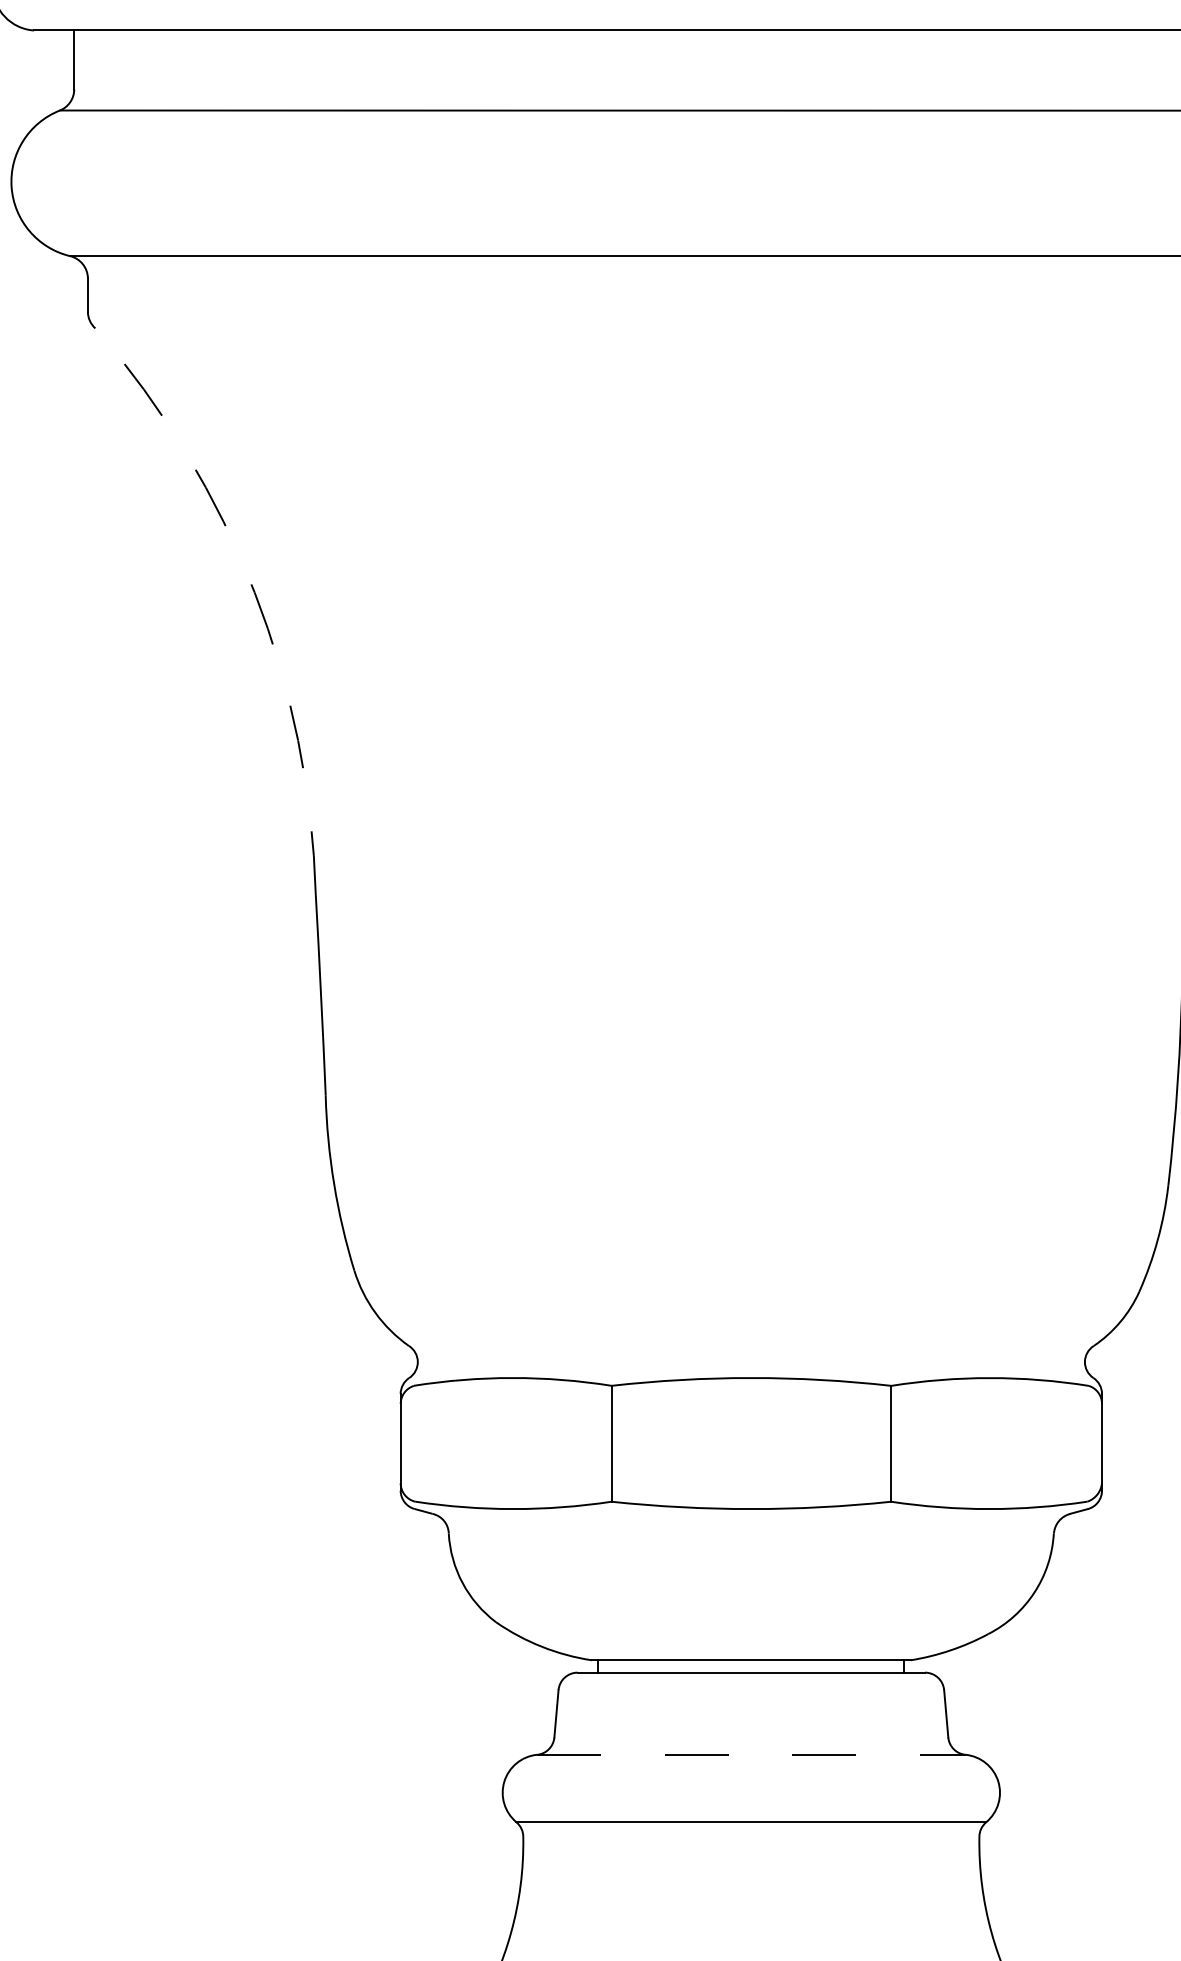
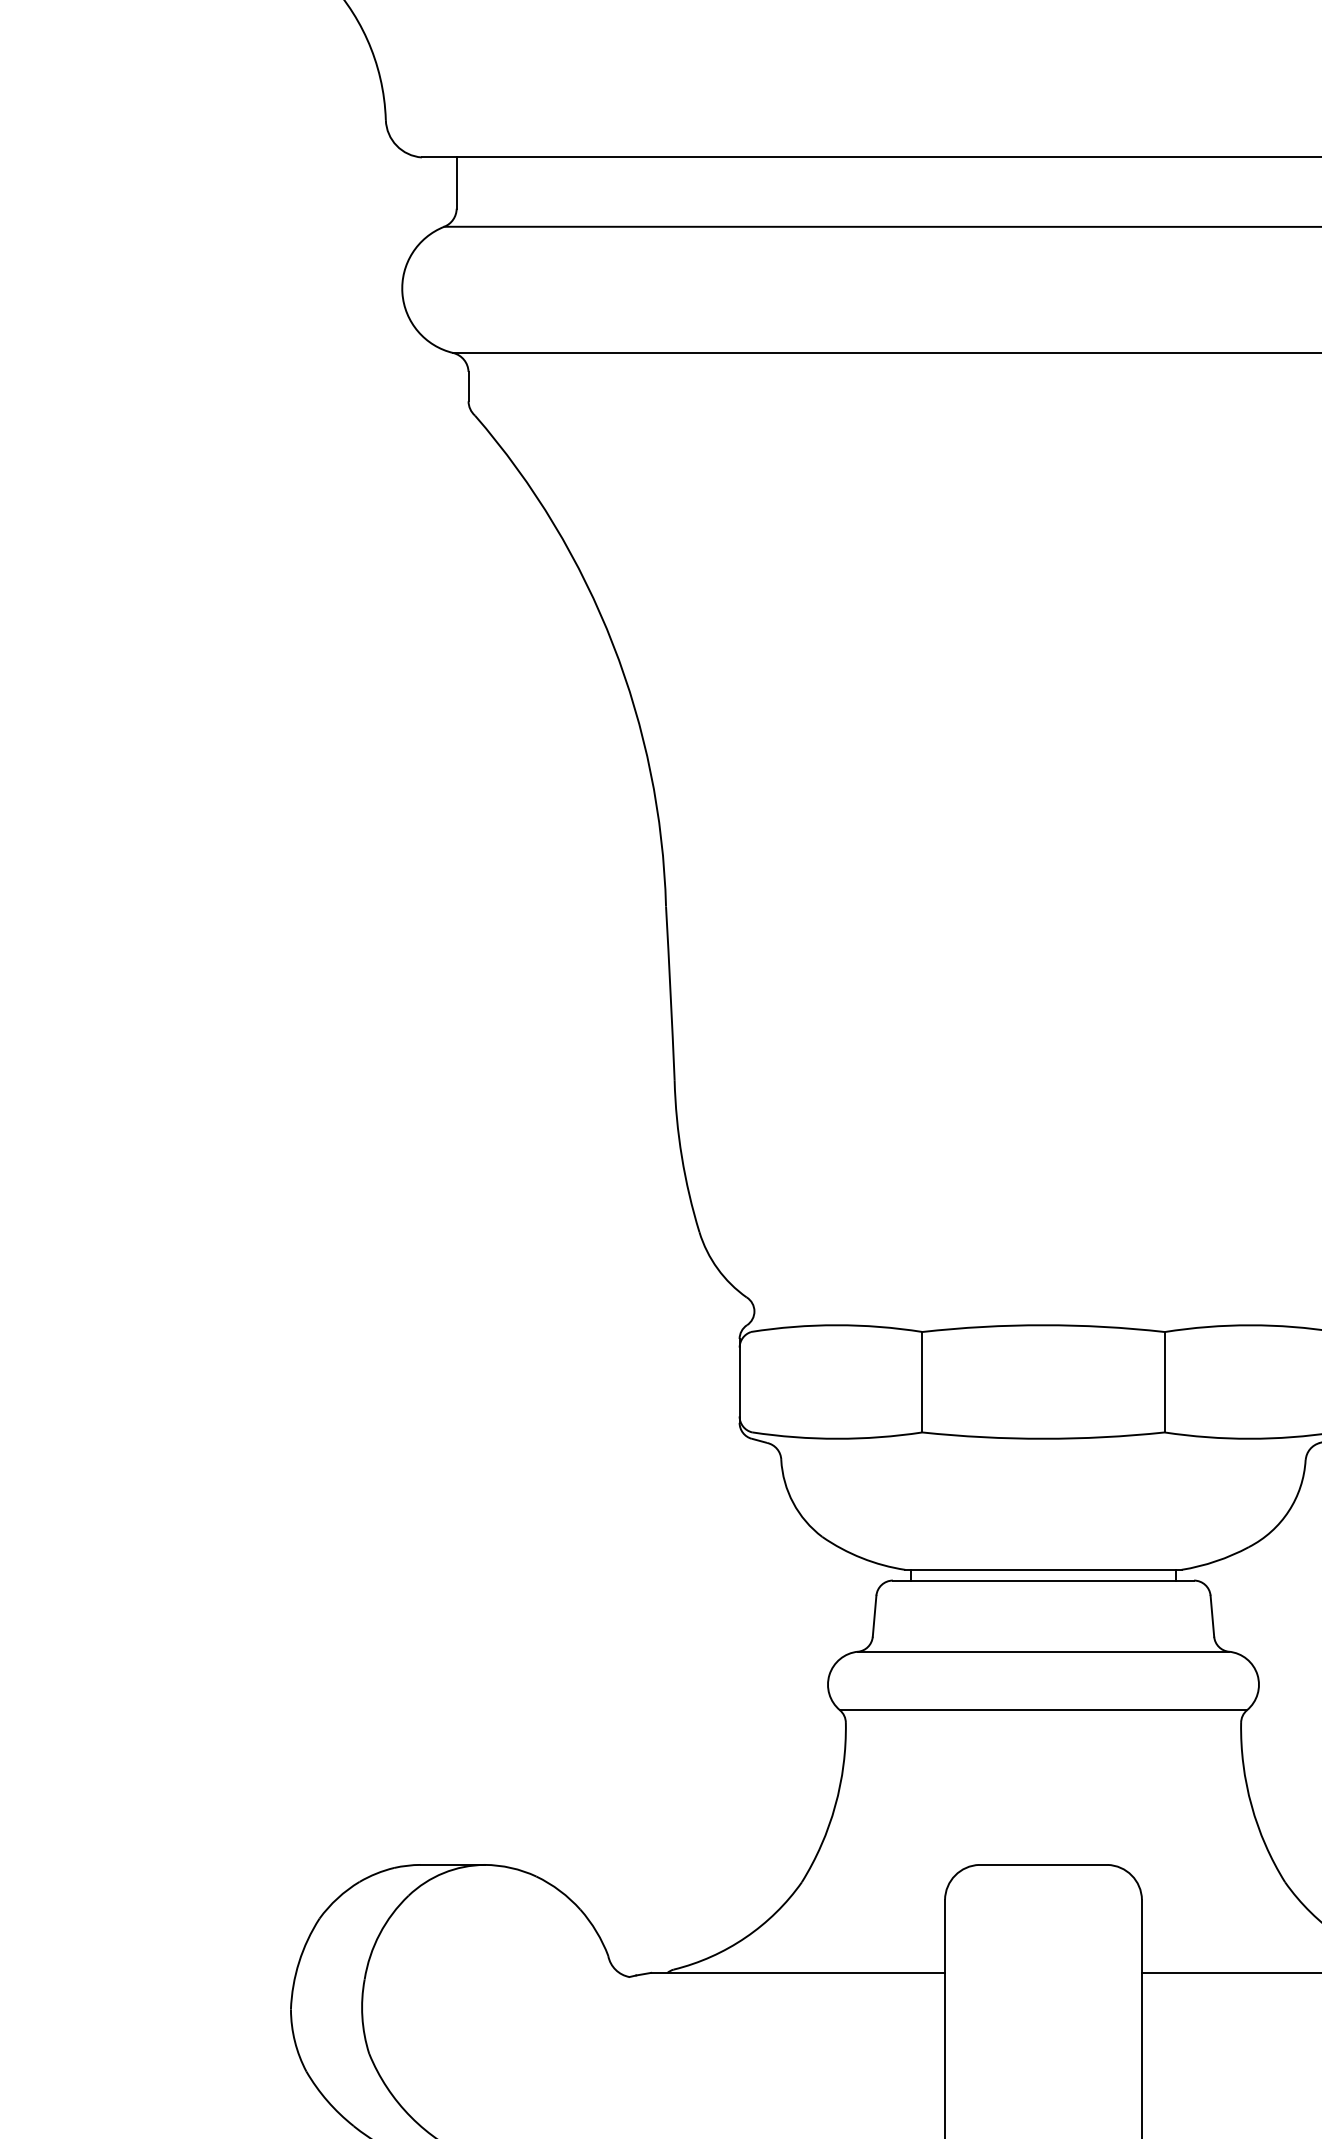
arc: (255, 592) -> (613, 644), dashed -> solid
line: (751, 1754) -> (1043, 1651), dashed -> solid

